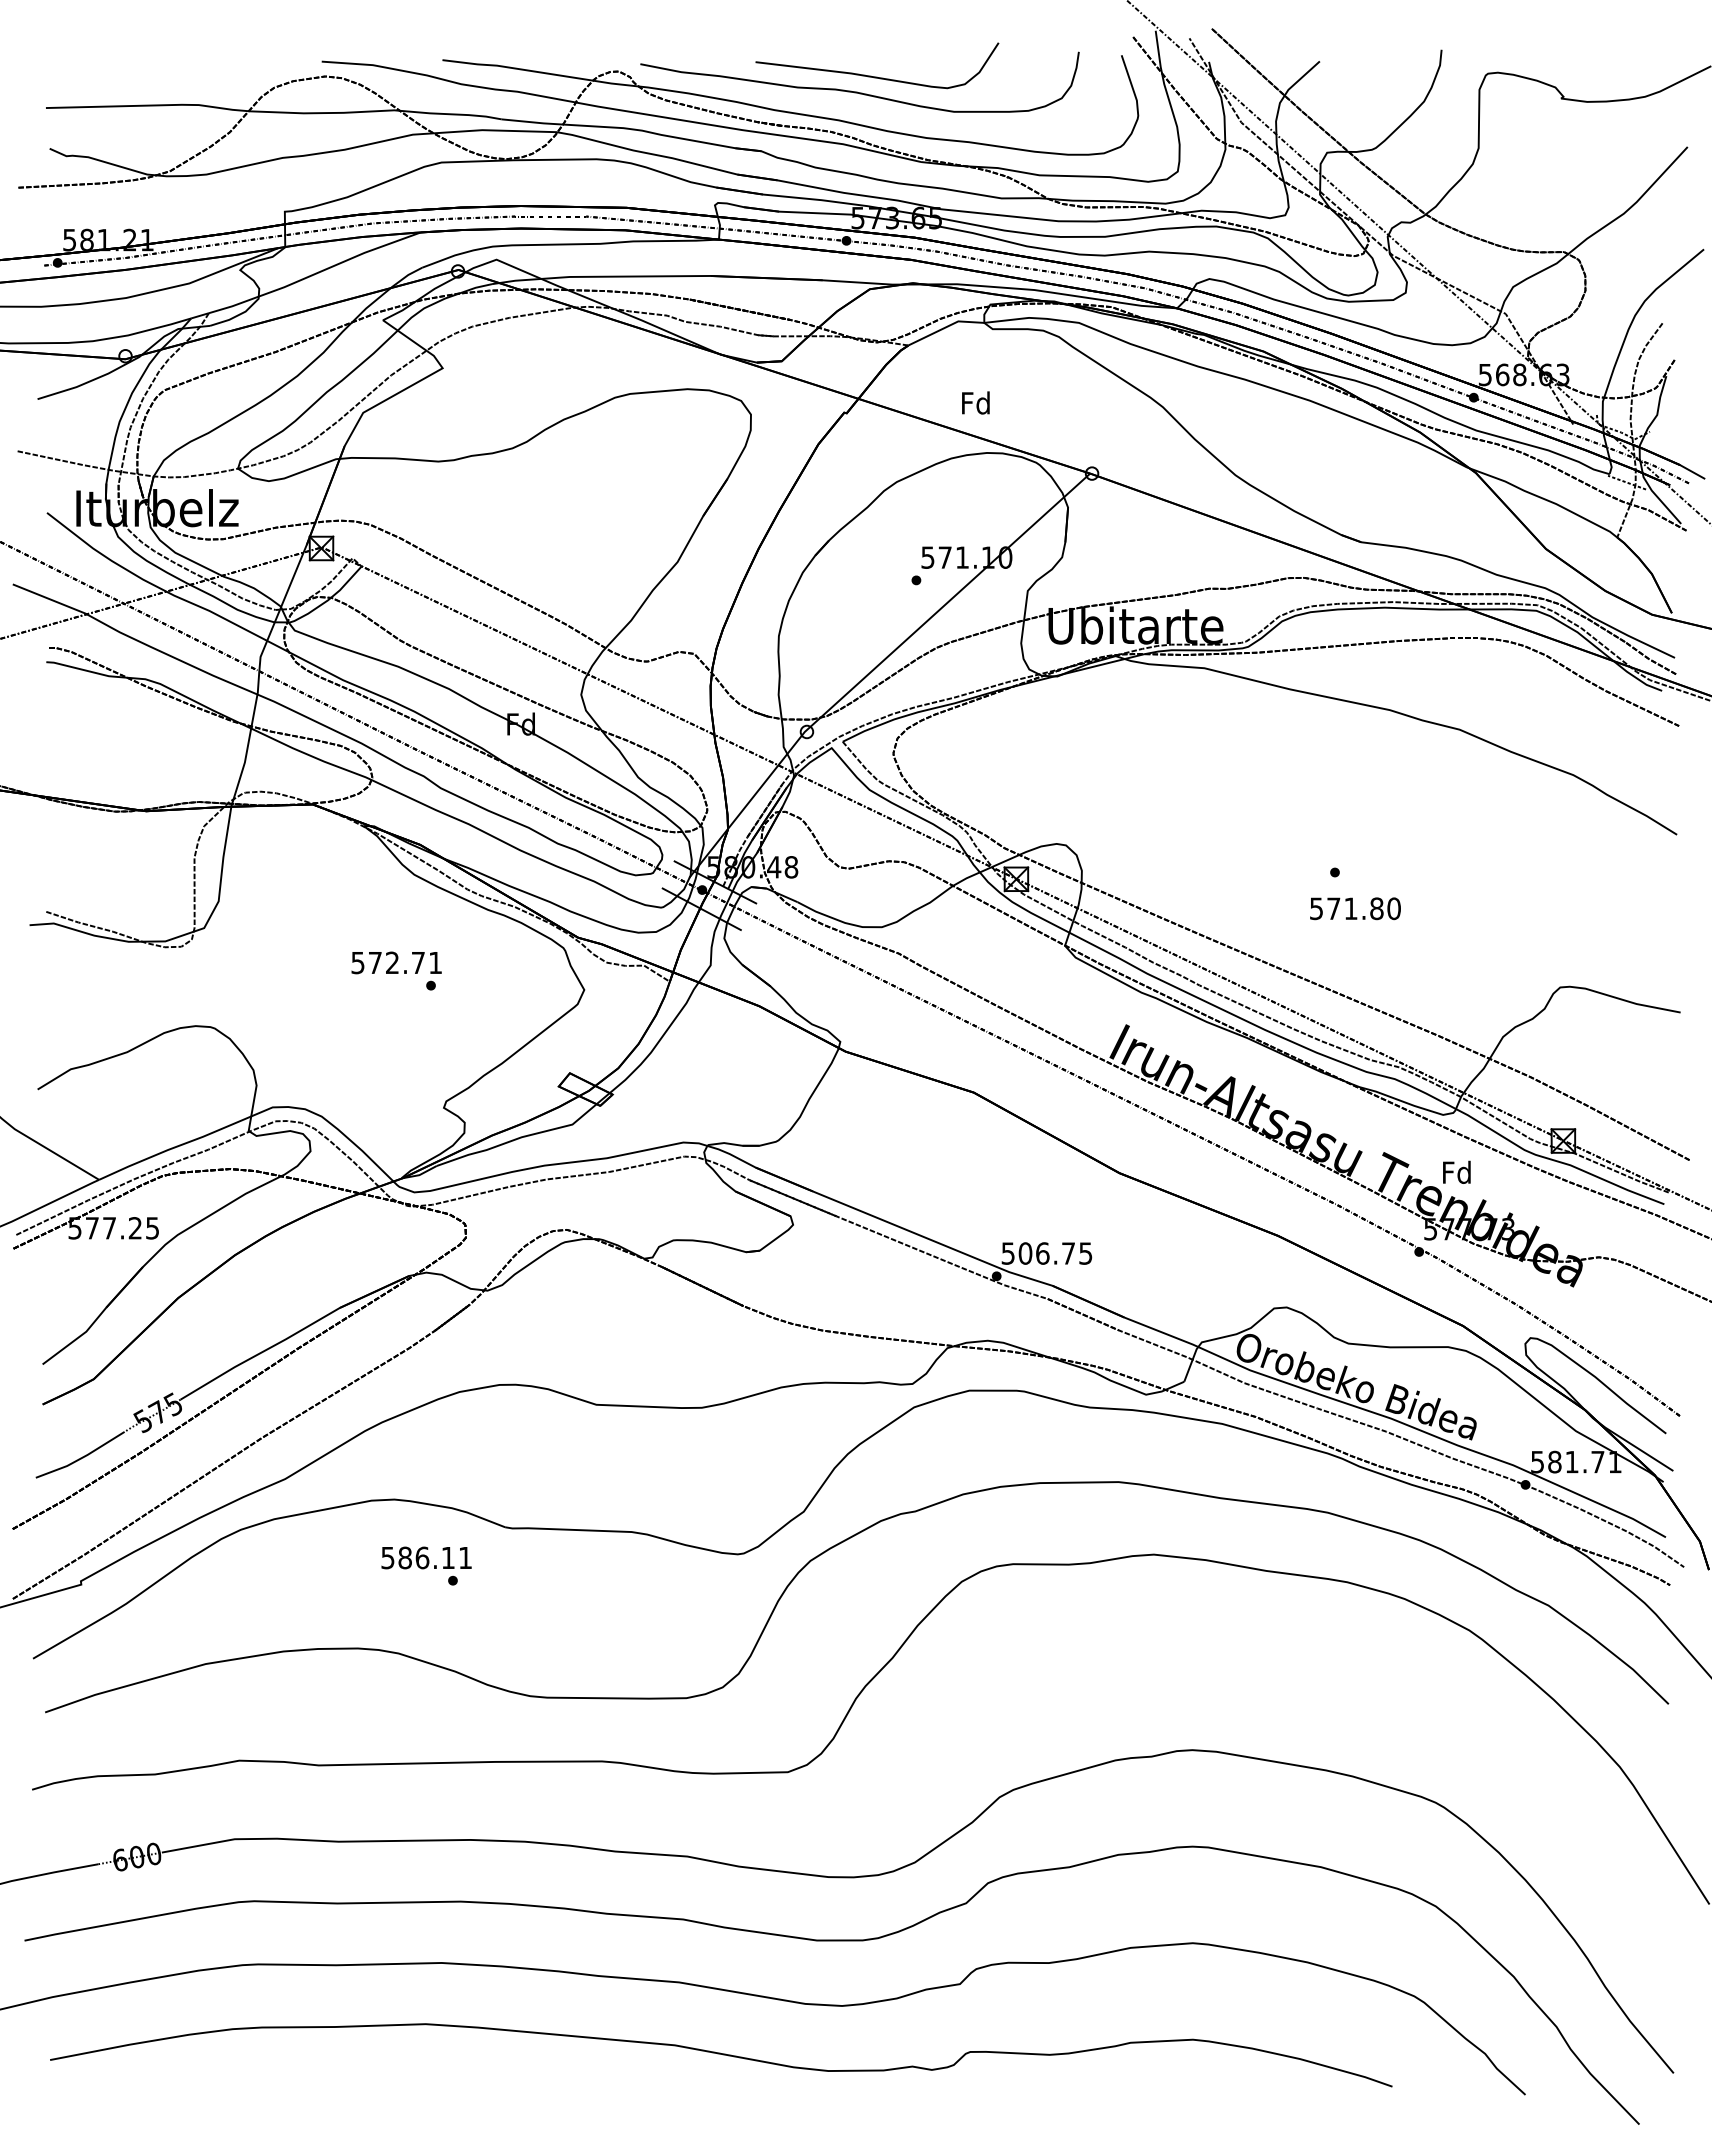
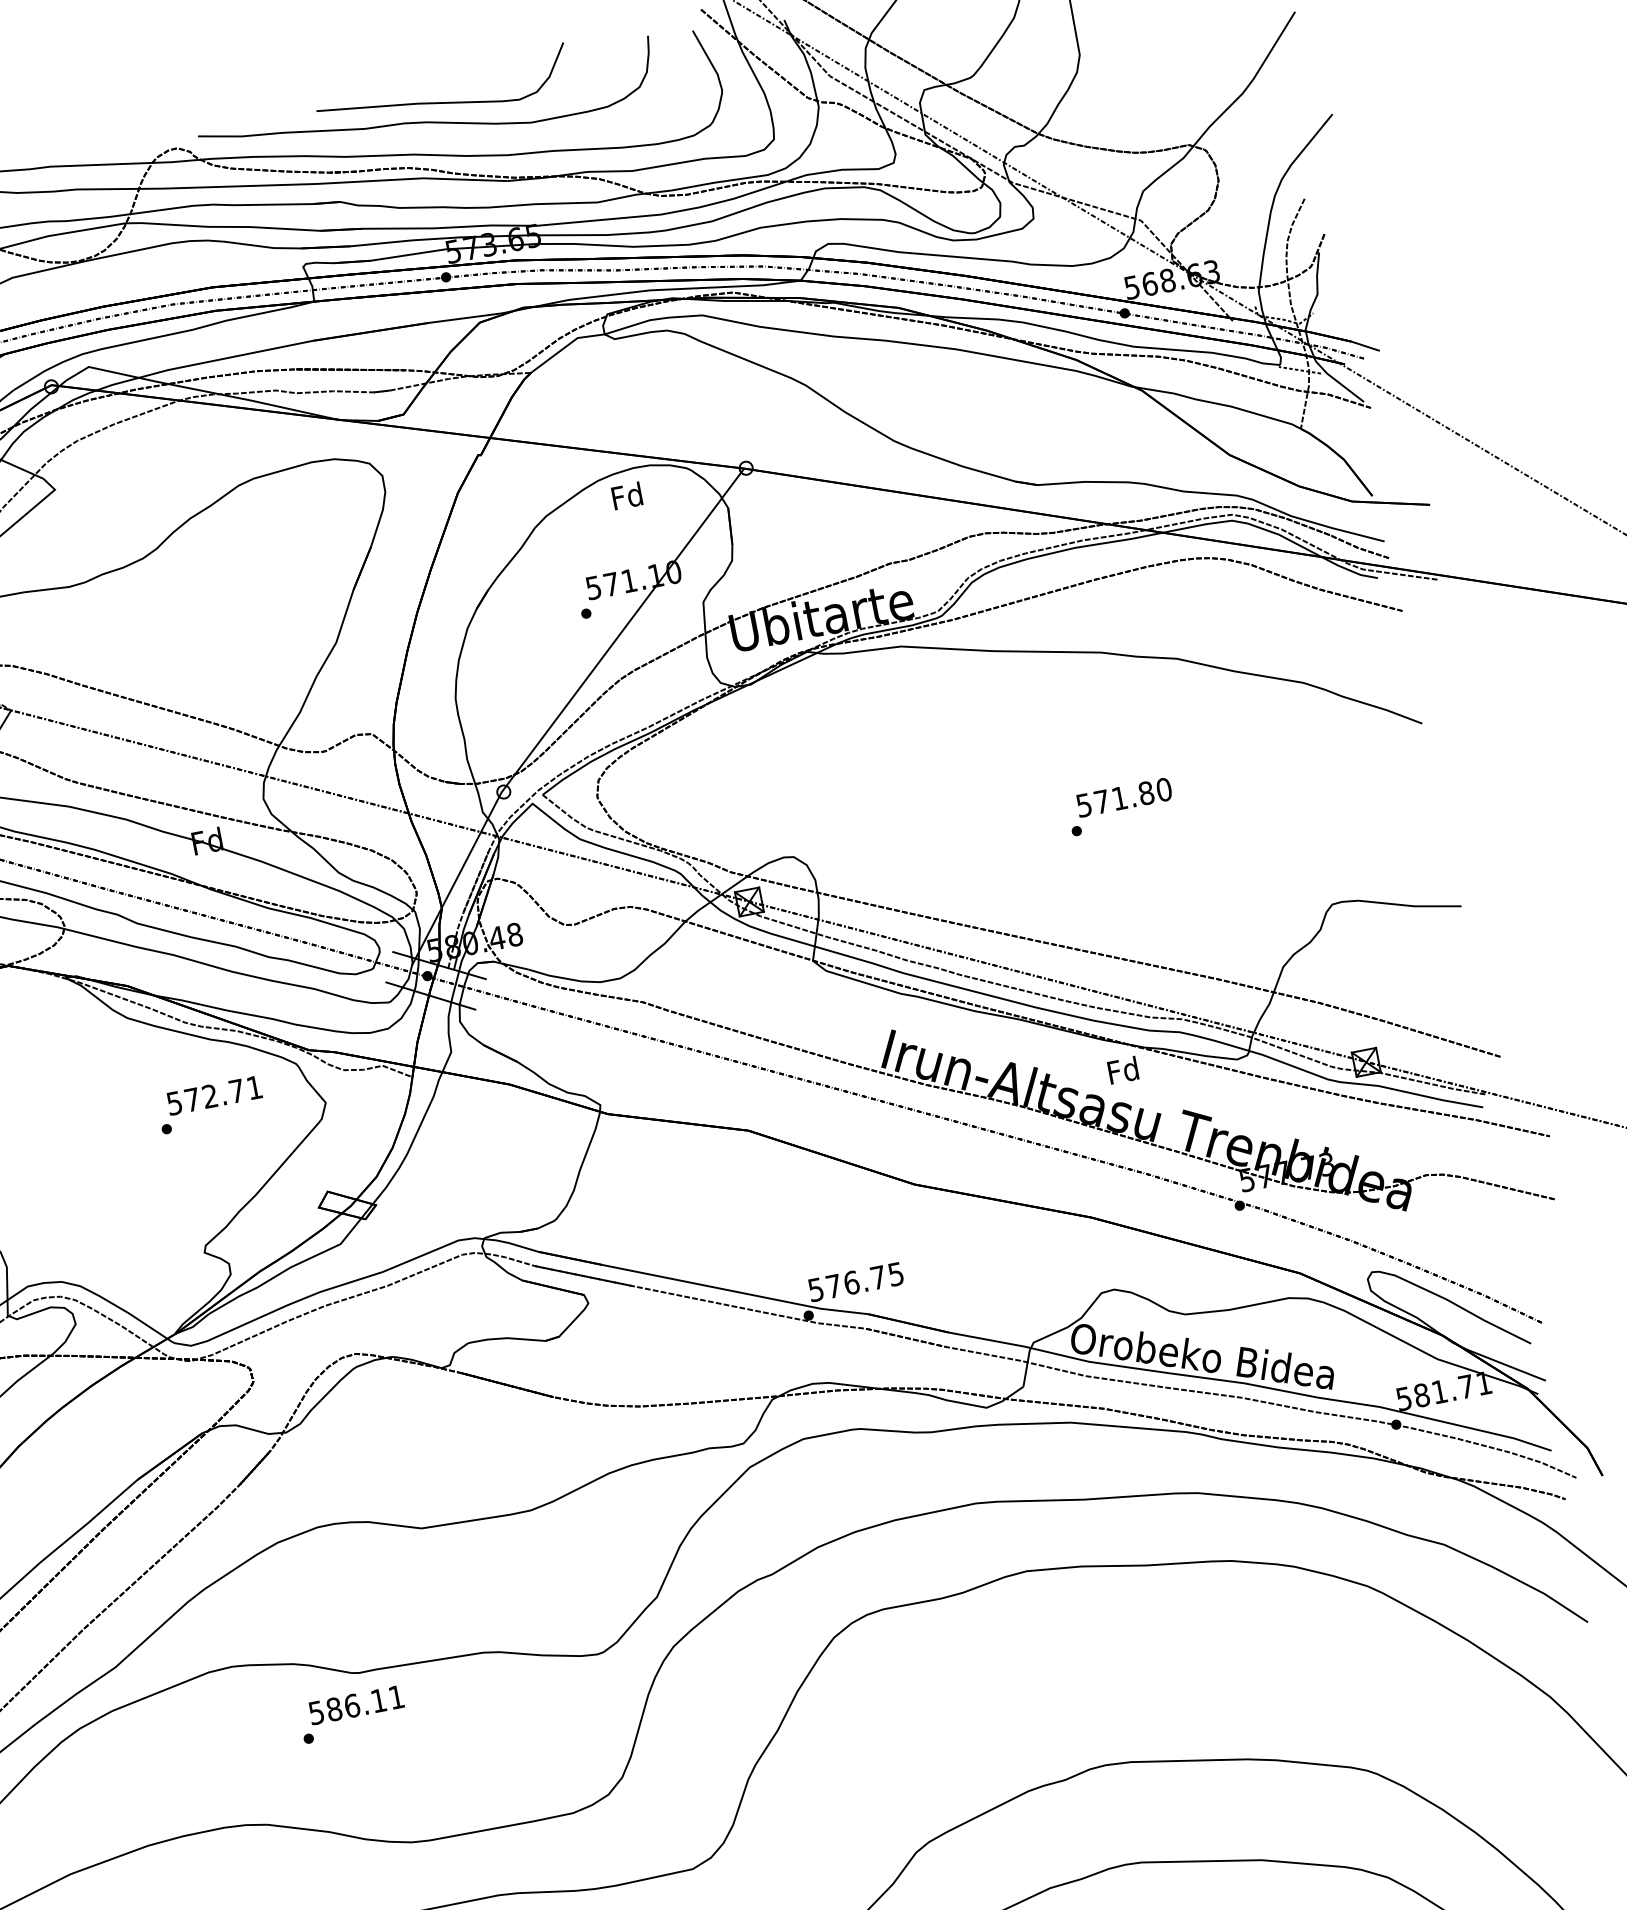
text: (975, 402) -> (626, 495), moved
text: (1355, 908) -> (1124, 797), moved
text: (396, 962) -> (214, 1095), moved
text: (1456, 1171) -> (1122, 1069), moved
text: (1025, 1253) -> (833, 1286), 506.75 -> 576.75
text: (426, 1557) -> (356, 1704), moved

